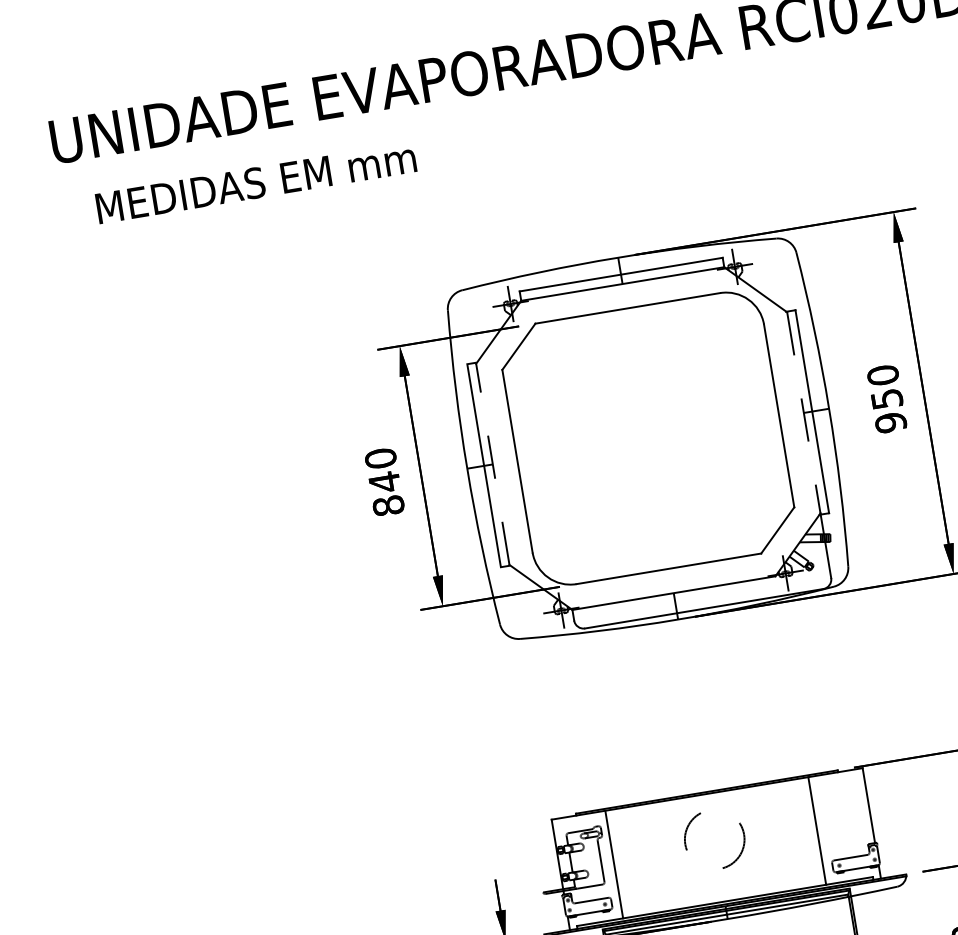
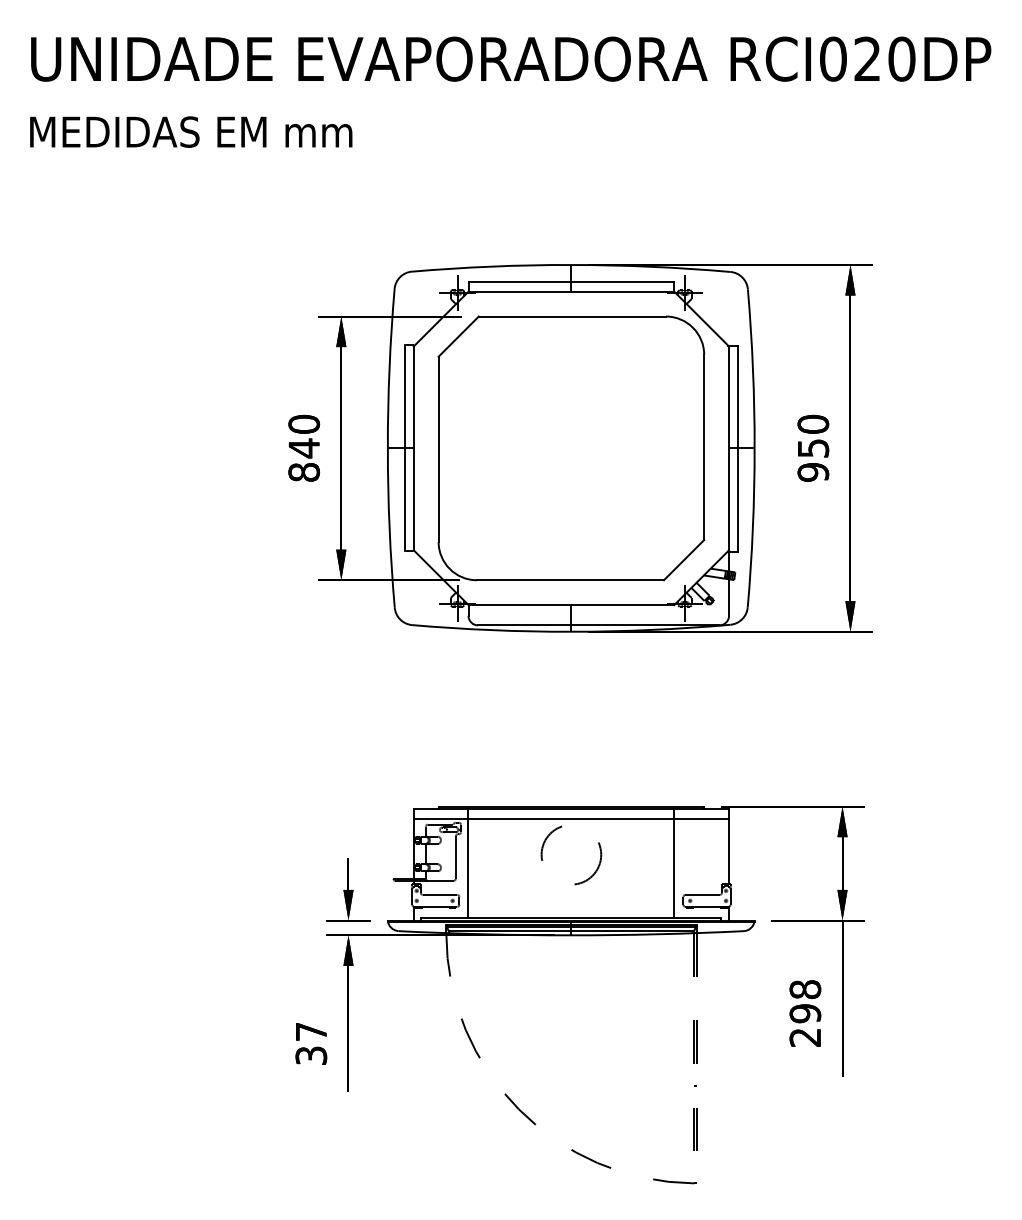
text: (256, 182) -> (191, 131), moved
line: (804, 412) -> (729, 448), dashed -> solid
line: (492, 464) -> (413, 448), dashed -> solid
line: (708, 803) -> (571, 818), added

